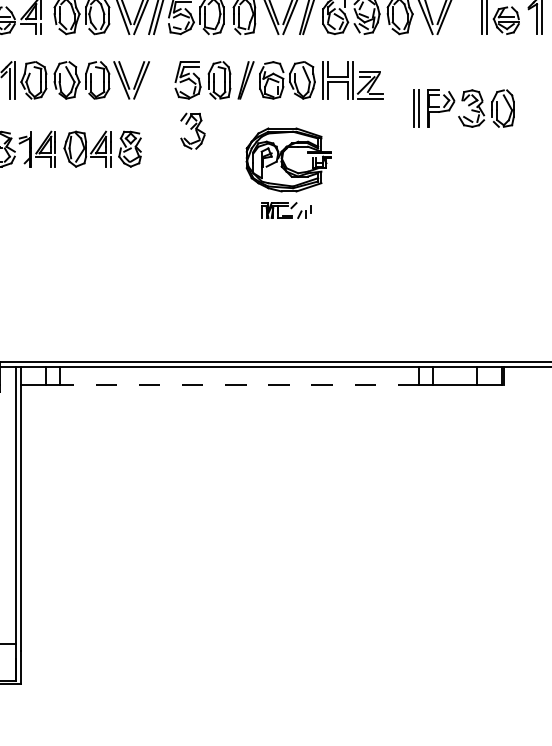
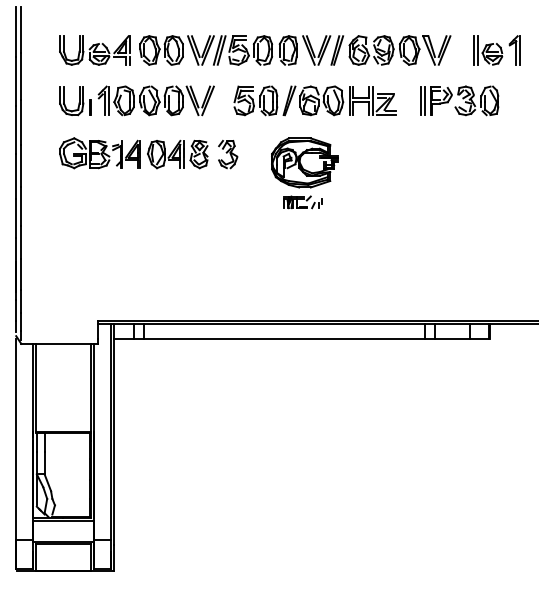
part: (464, 108) -> (459, 100), moved
part: (193, 131) -> (228, 154), moved
part: (288, 173) -> (304, 173), moved
line: (238, 385) -> (283, 338), dashed -> solid

